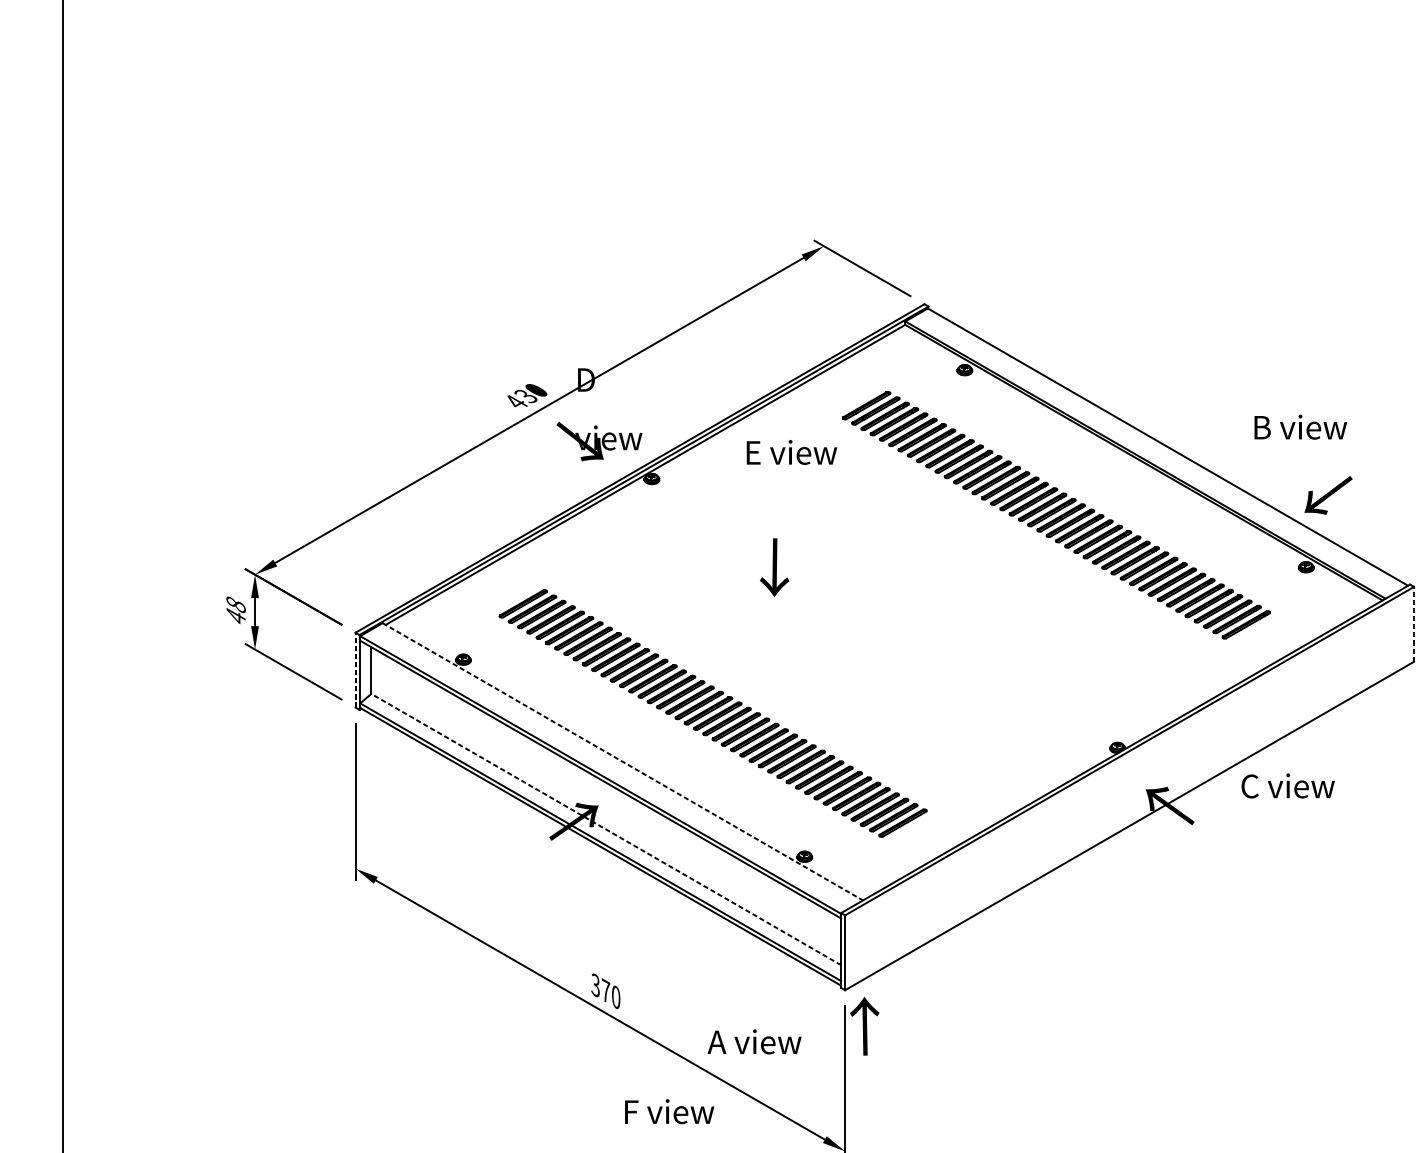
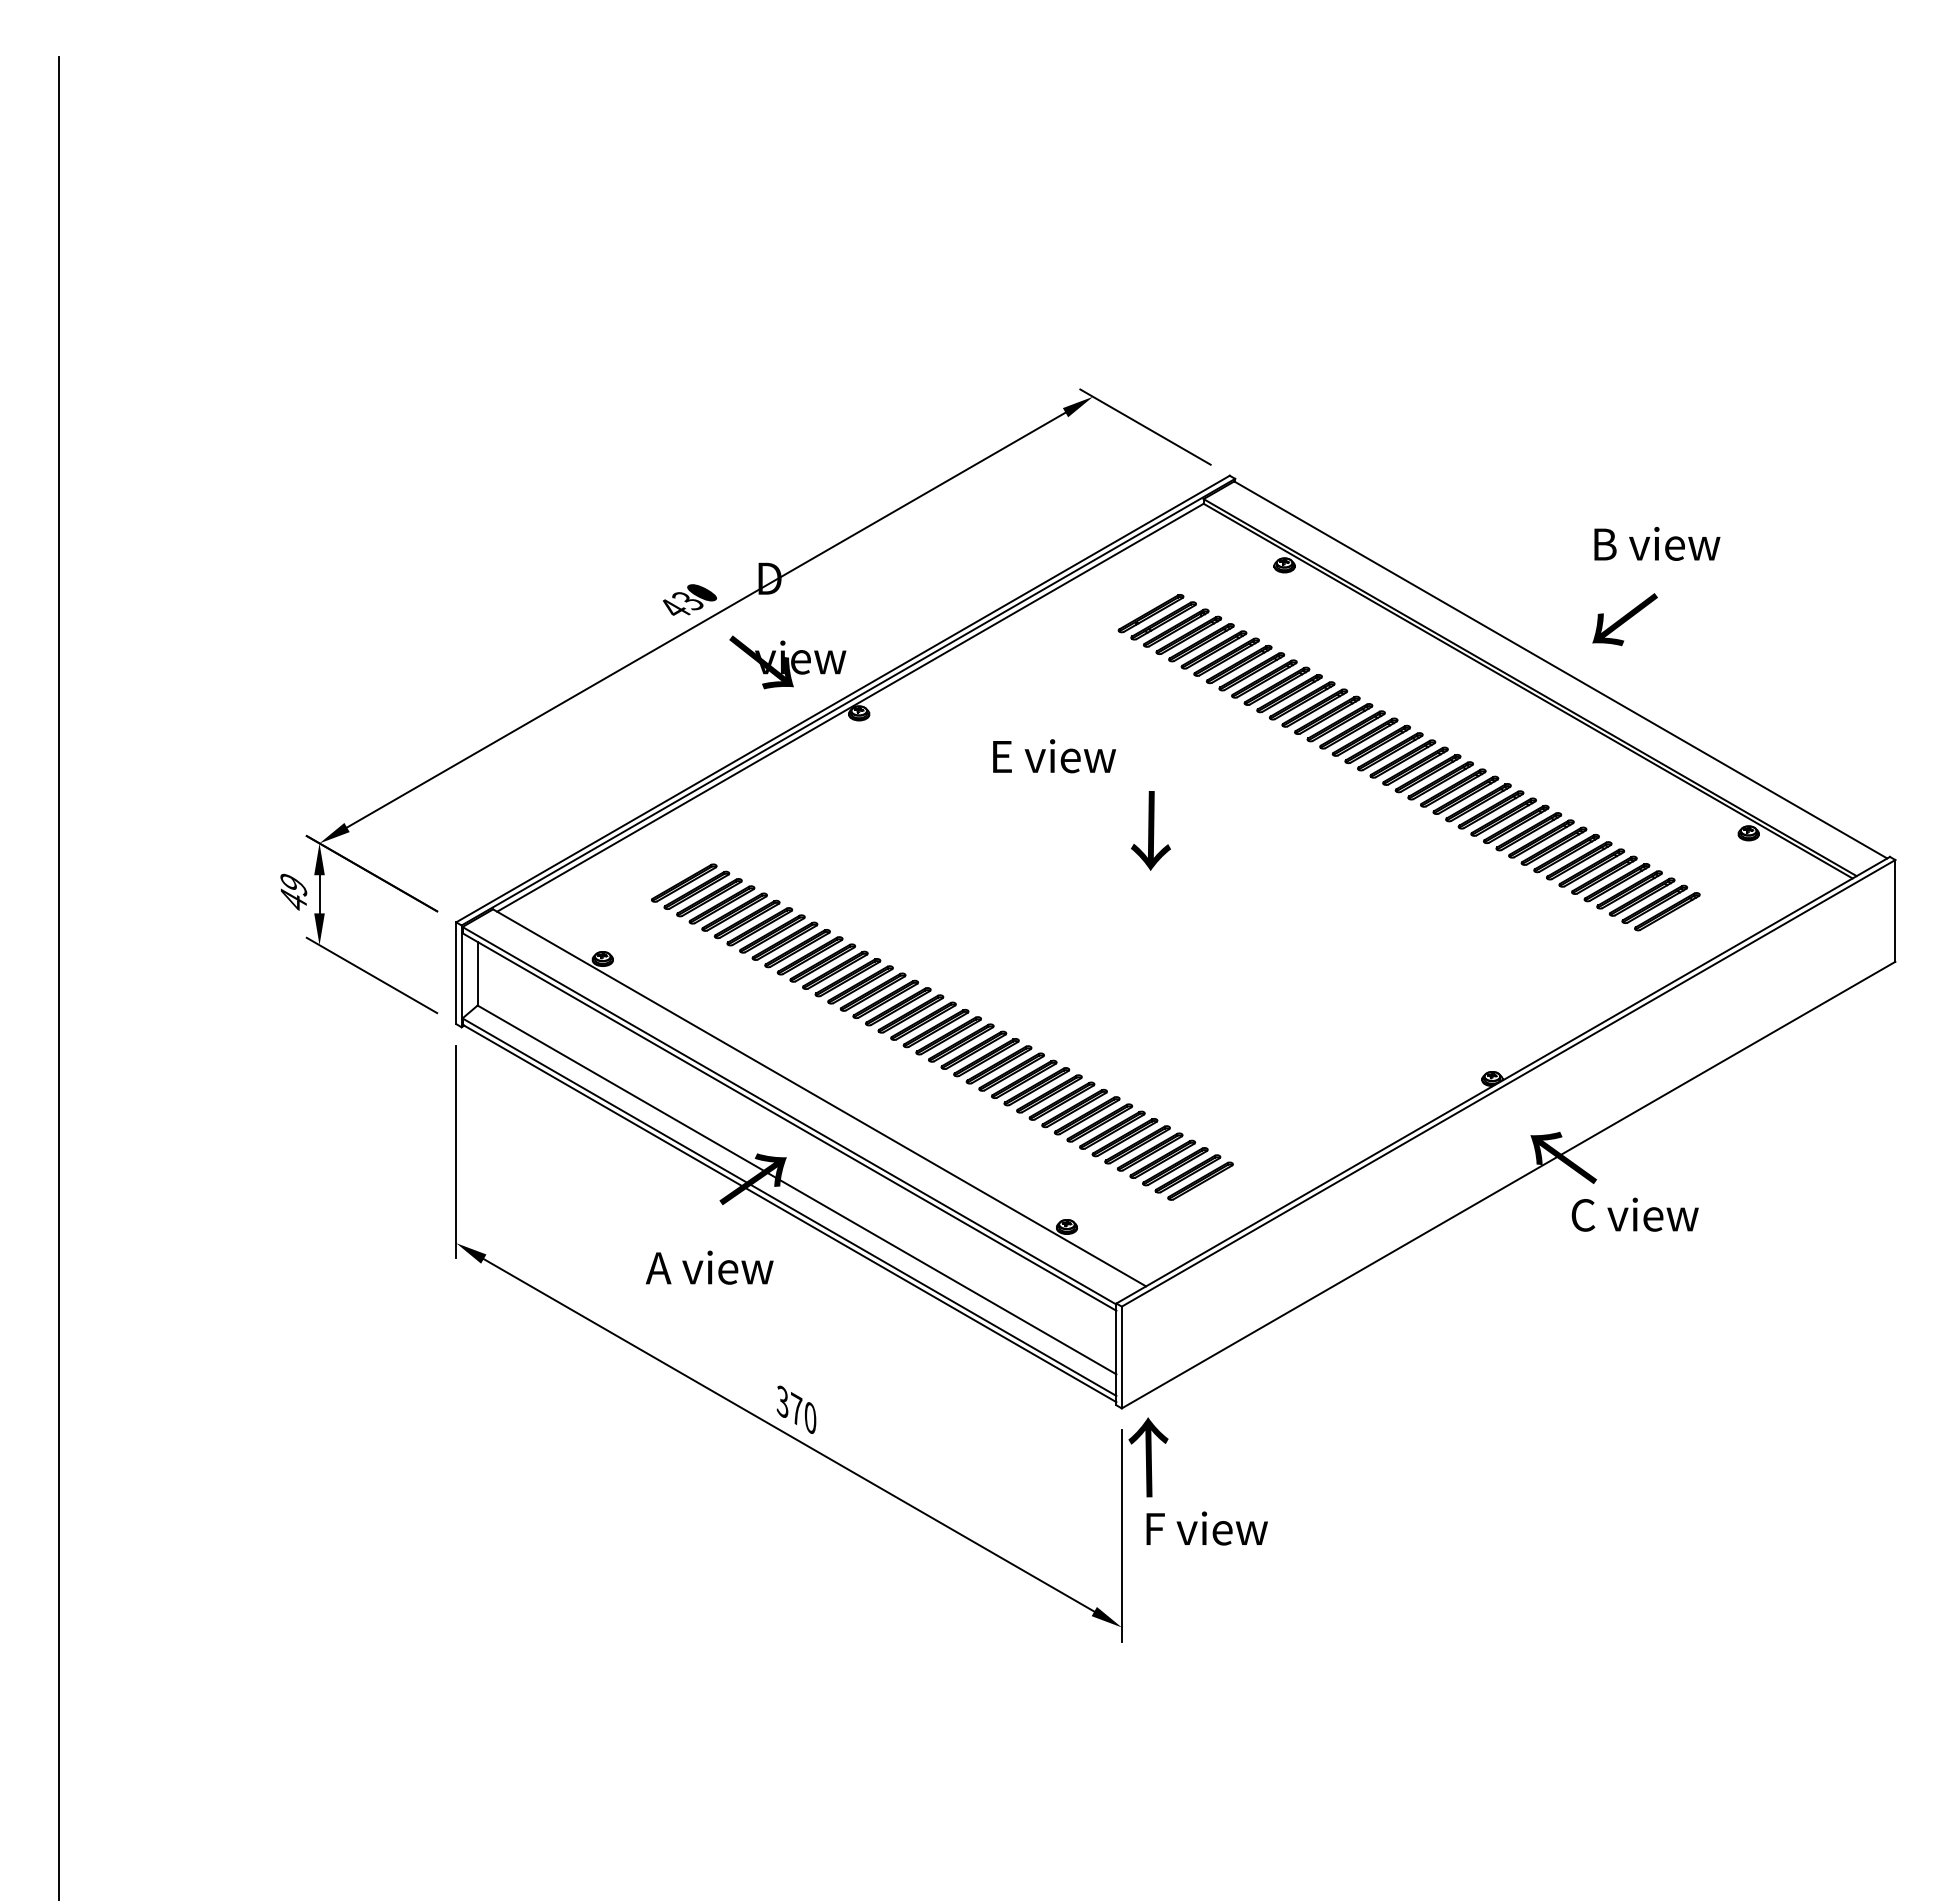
text: (1300, 426) -> (1657, 543), moved
text: (791, 452) -> (1054, 756), moved
text: (1328, 495) -> (1624, 619), moved
text: (774, 567) -> (1150, 830), moved
text: (235, 604) -> (293, 884), 48 -> 49
line: (1414, 624) -> (1895, 910), dashed -> solid
line: (355, 670) -> (456, 973), dashed -> solid
line: (623, 762) -> (820, 1098), dashed -> solid
text: (1287, 785) -> (1634, 1214), moved
line: (606, 829) -> (797, 1189), dashed -> solid
text: (754, 1041) -> (709, 1267), moved
text: (669, 1111) -> (1206, 1528), moved

